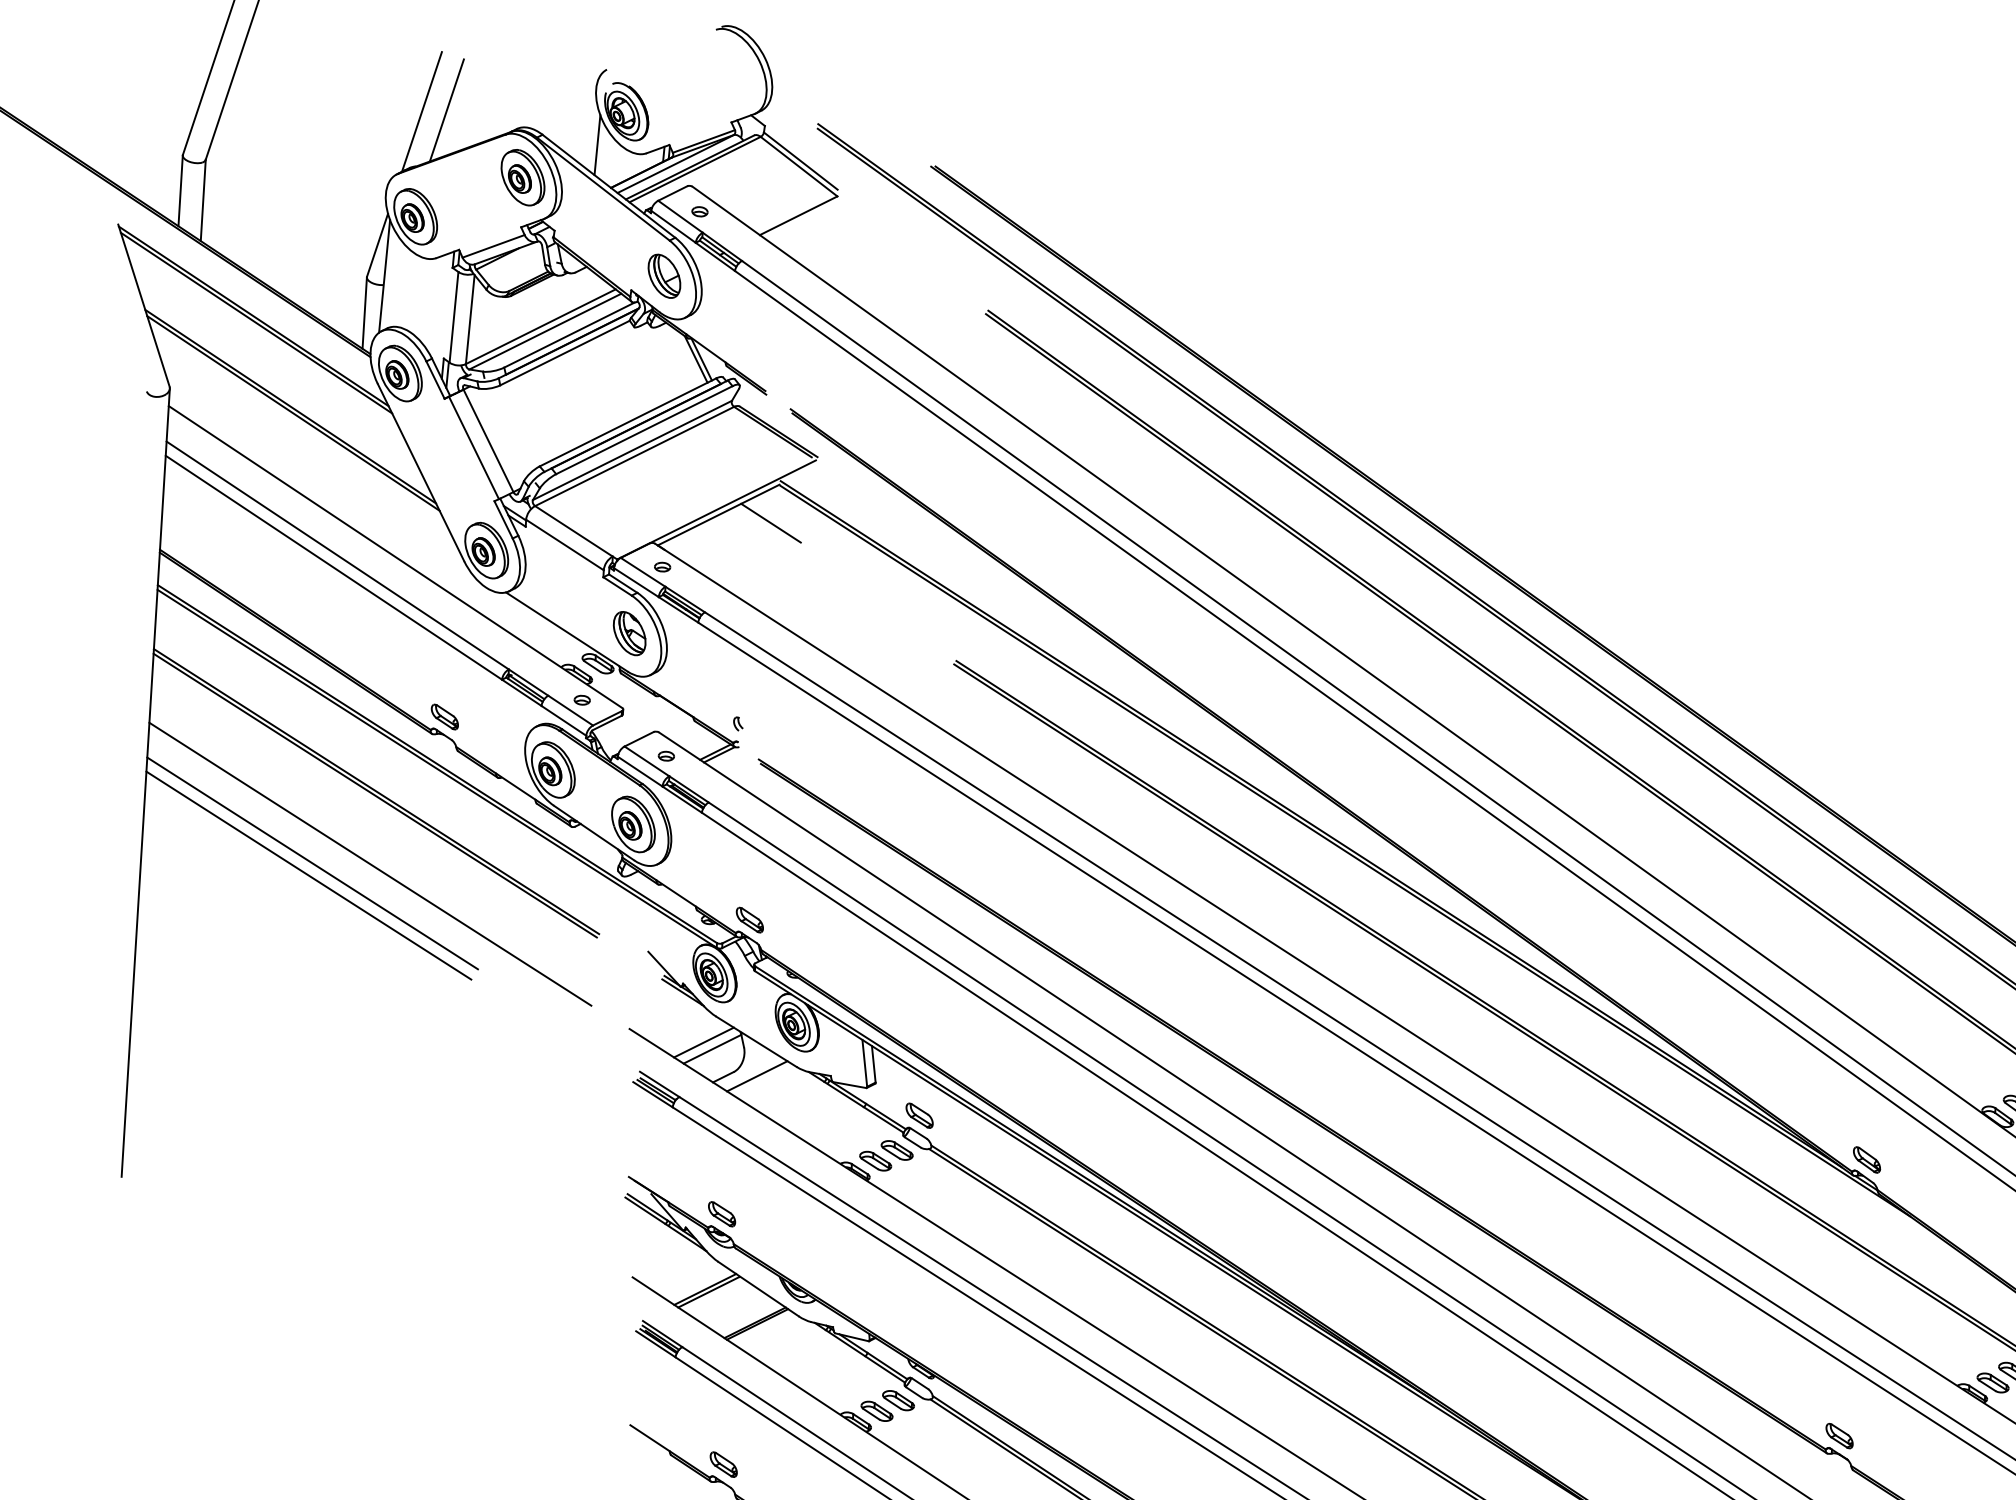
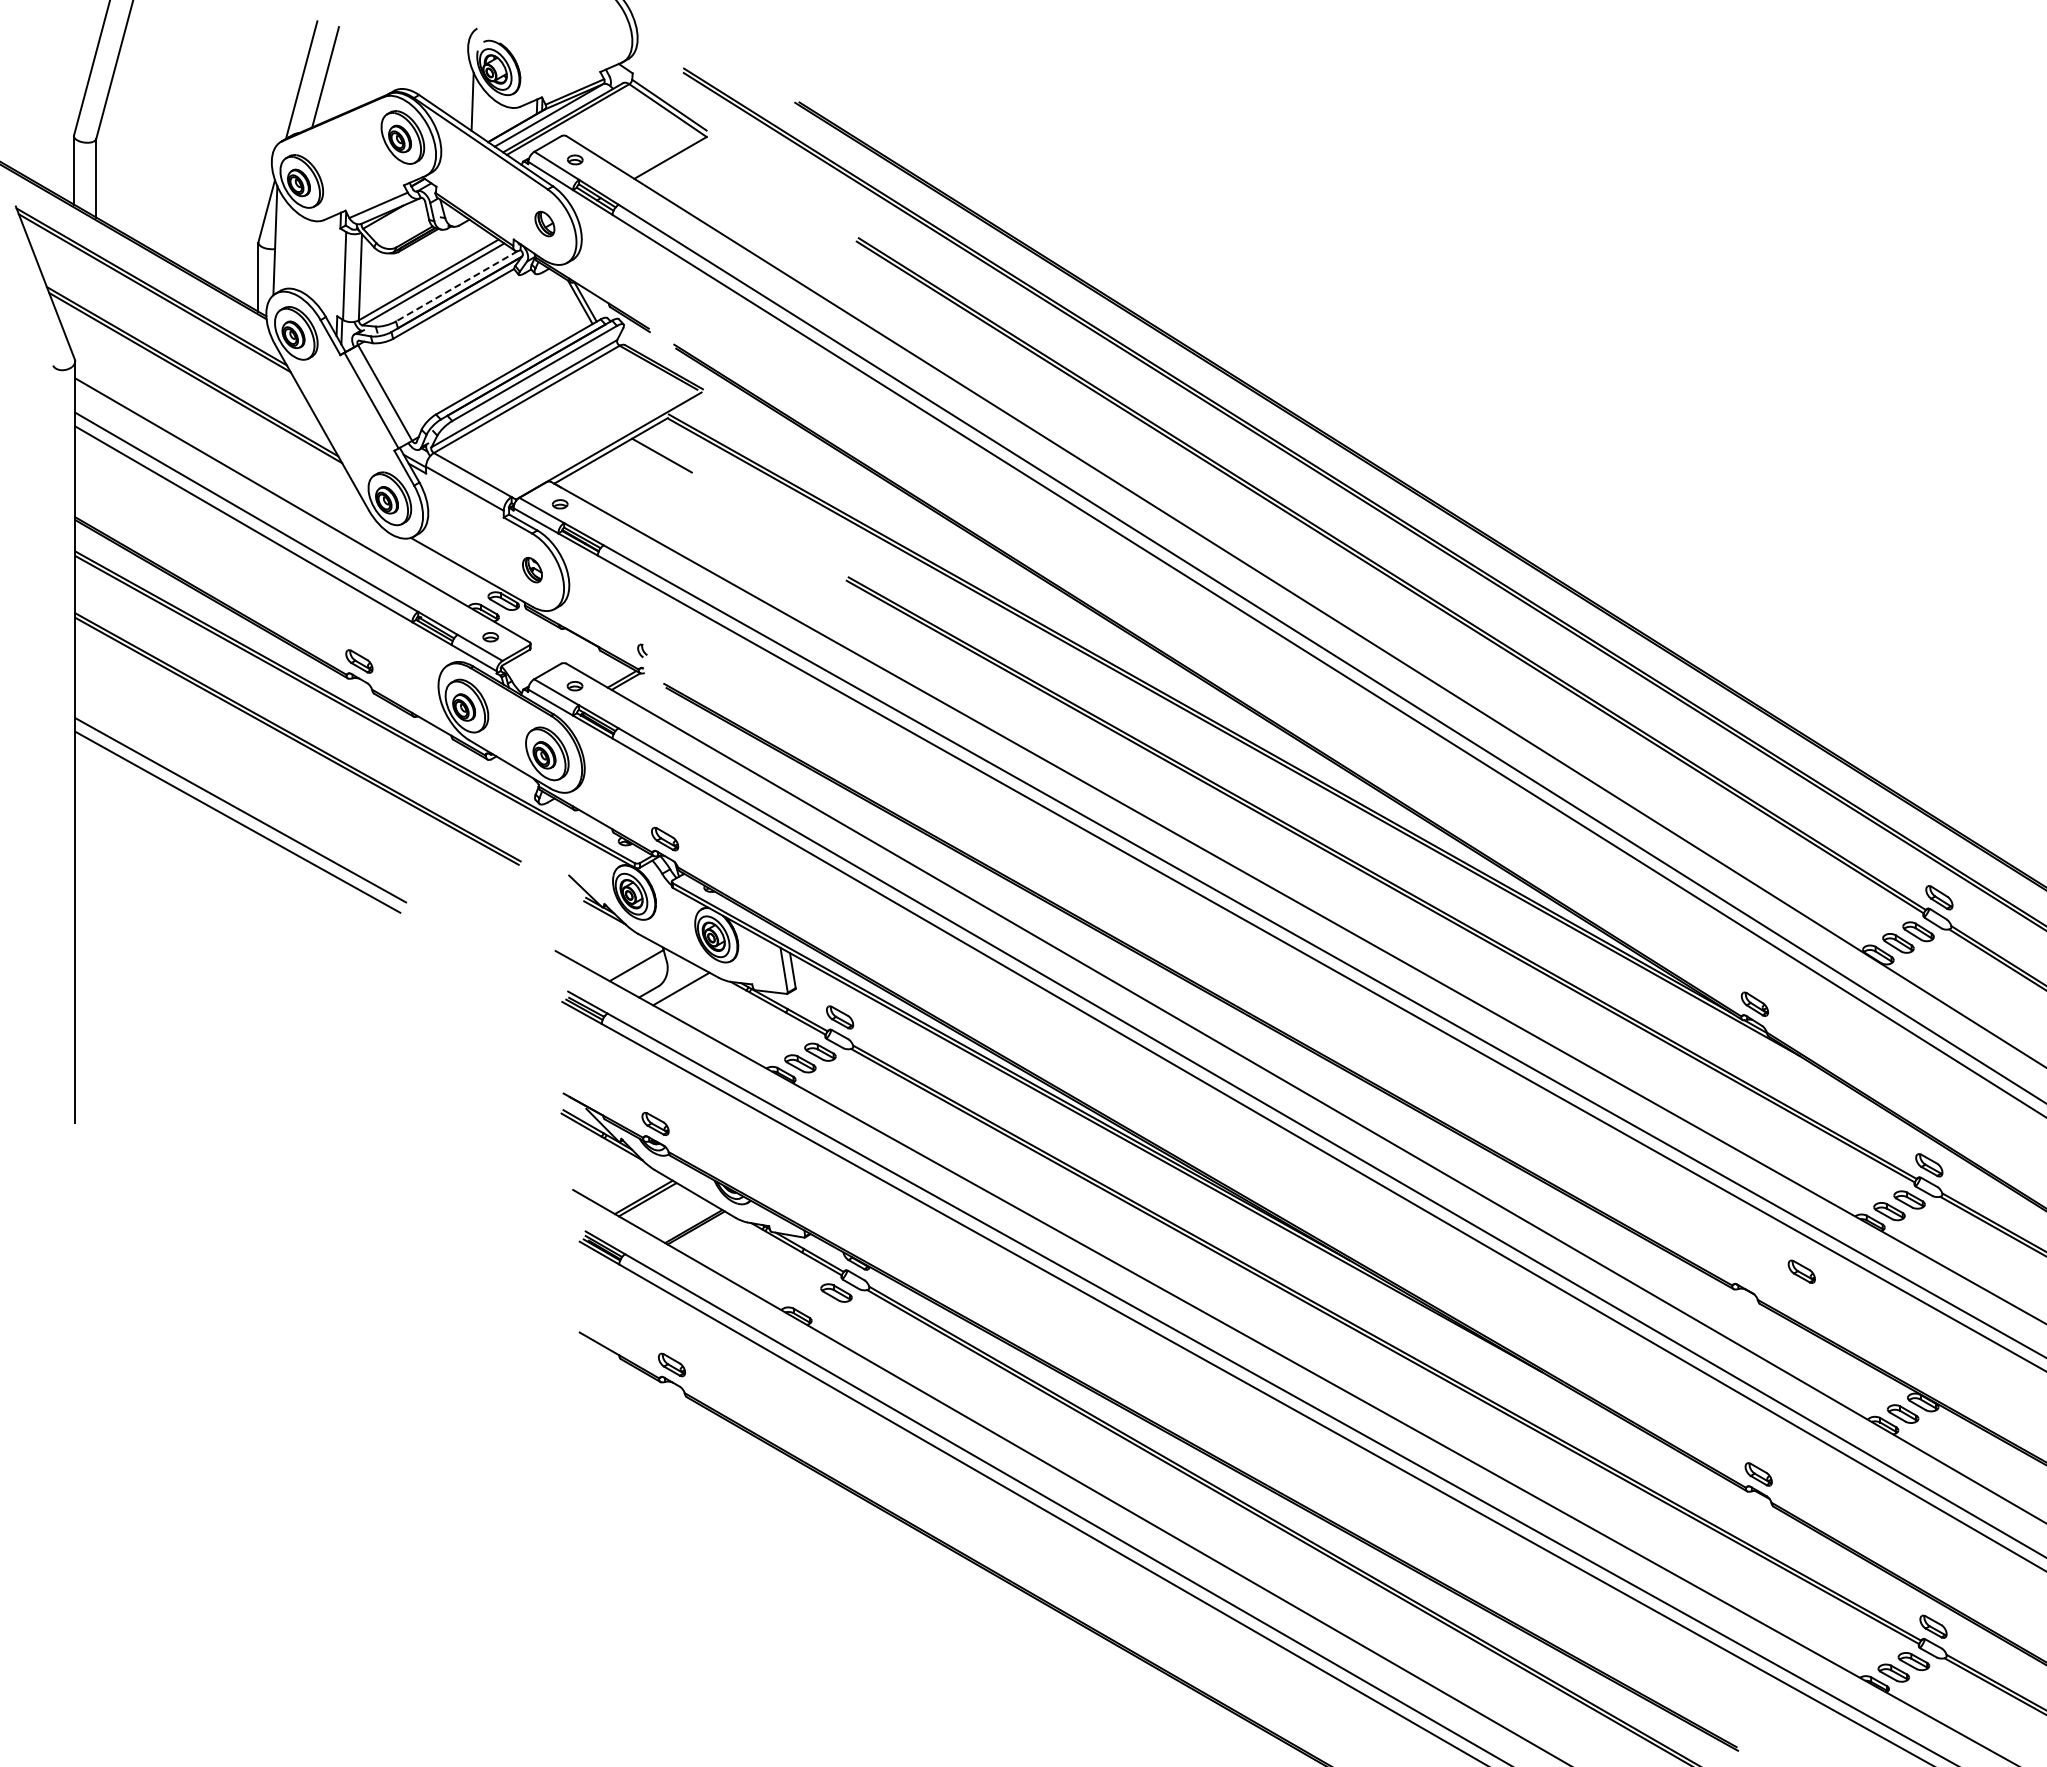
part: (664, 275) -> (544, 223), size x0.6
line: (569, 335) -> (456, 286), solid -> dashed
part: (629, 632) -> (532, 569), size x0.6
line: (370, 864) -> (296, 807), removed
line: (703, 1042) -> (627, 959), removed
part: (877, 1411) -> (816, 1304), removed
part: (1839, 1435) -> (1801, 1271), moved

